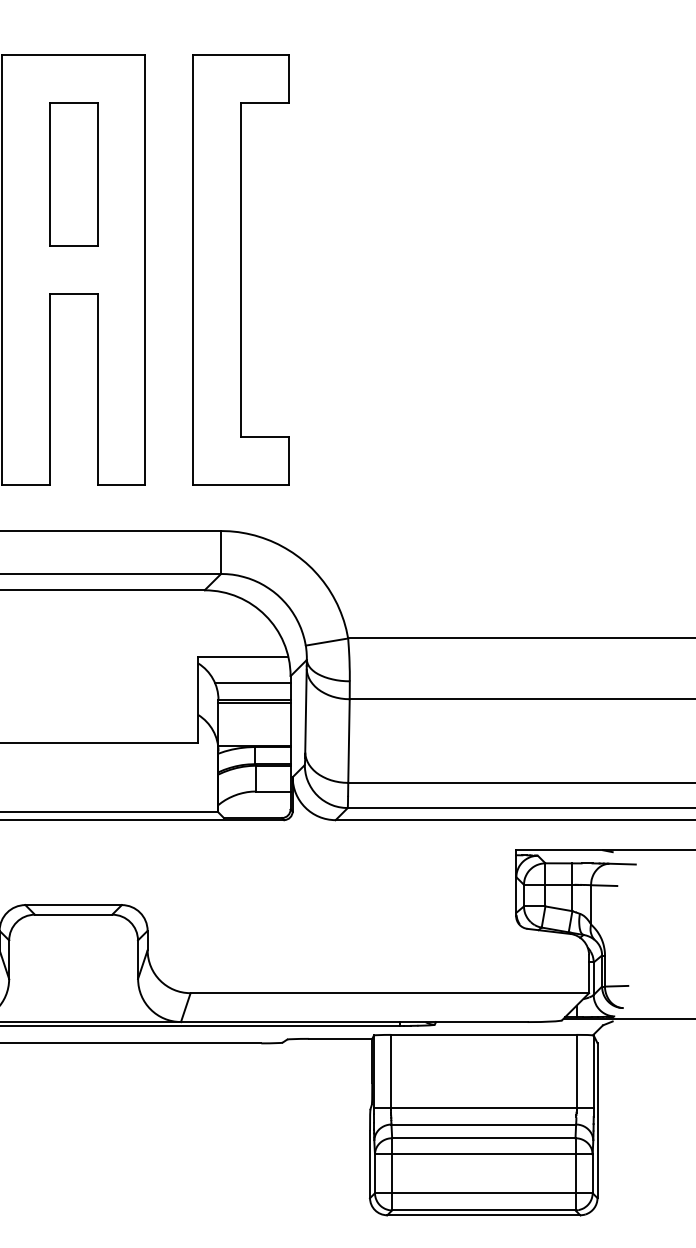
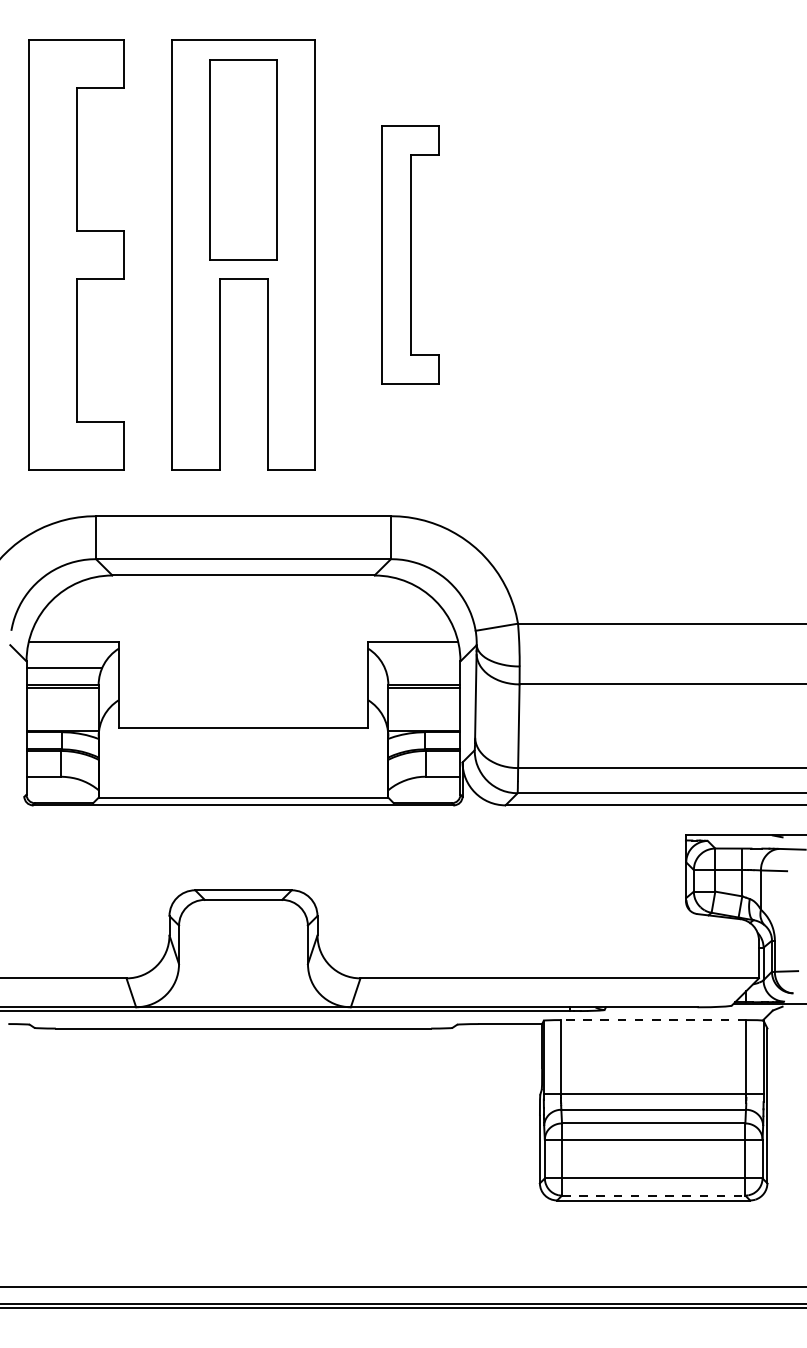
part: (73, 174) -> (243, 159), size x1.4
part: (240, 269) -> (410, 254), size x0.6
line: (252, 683) -> (422, 668), removed
line: (483, 1035) -> (653, 1020), solid -> dashed
line: (483, 1210) -> (653, 1195), solid -> dashed

